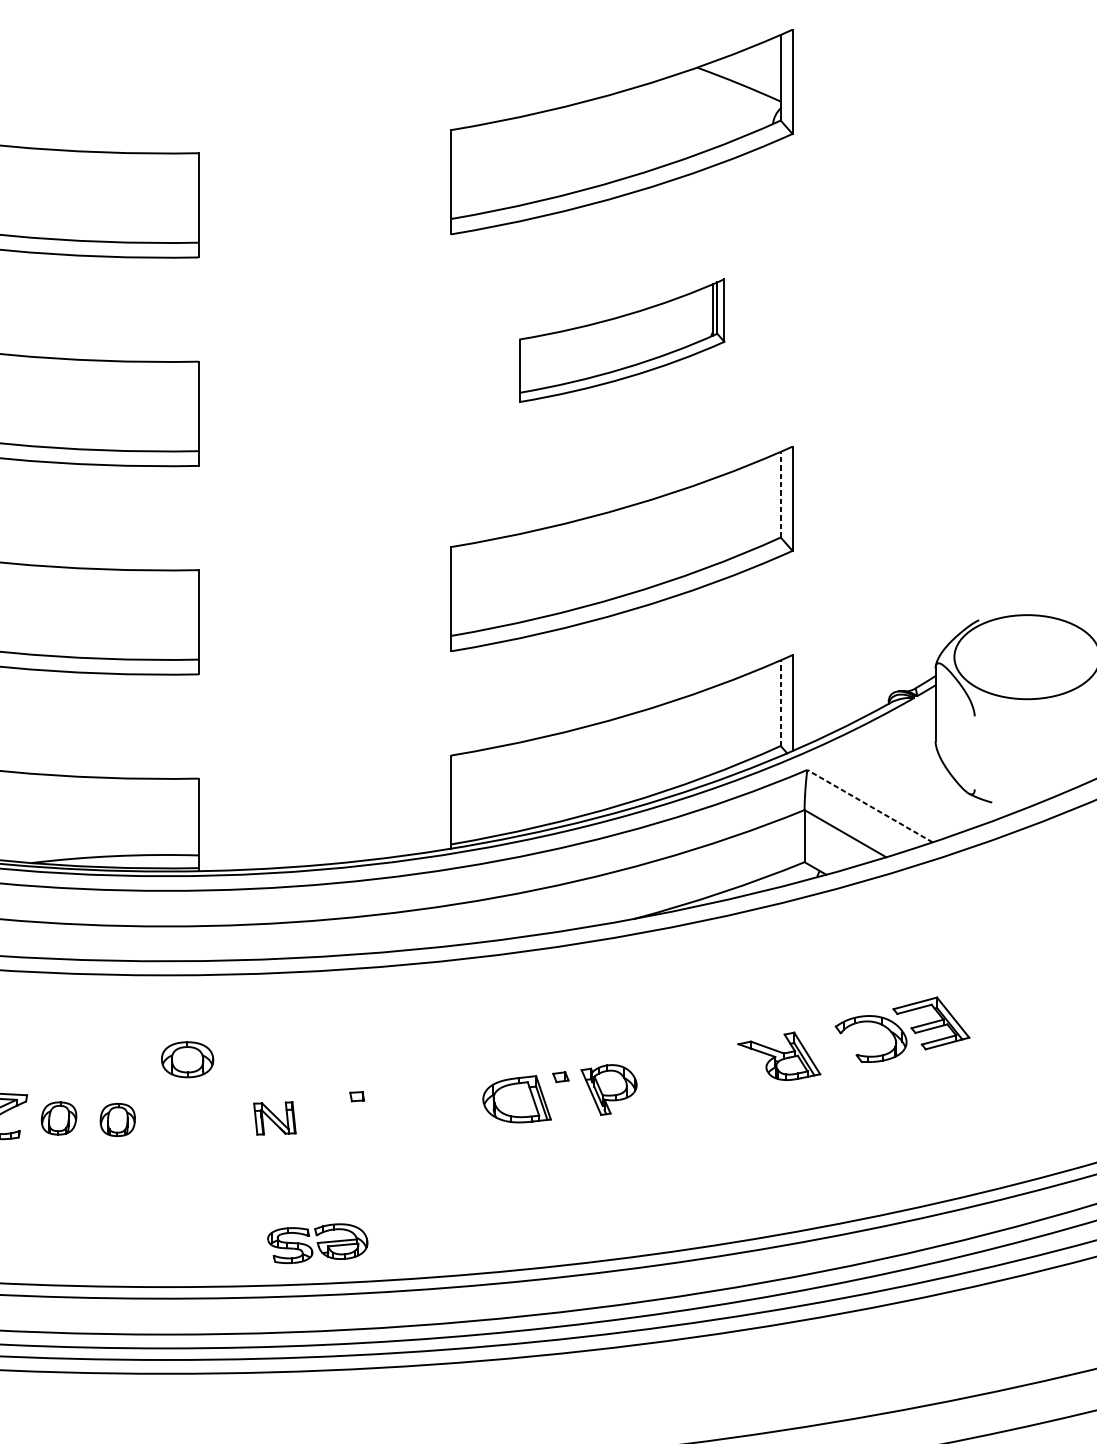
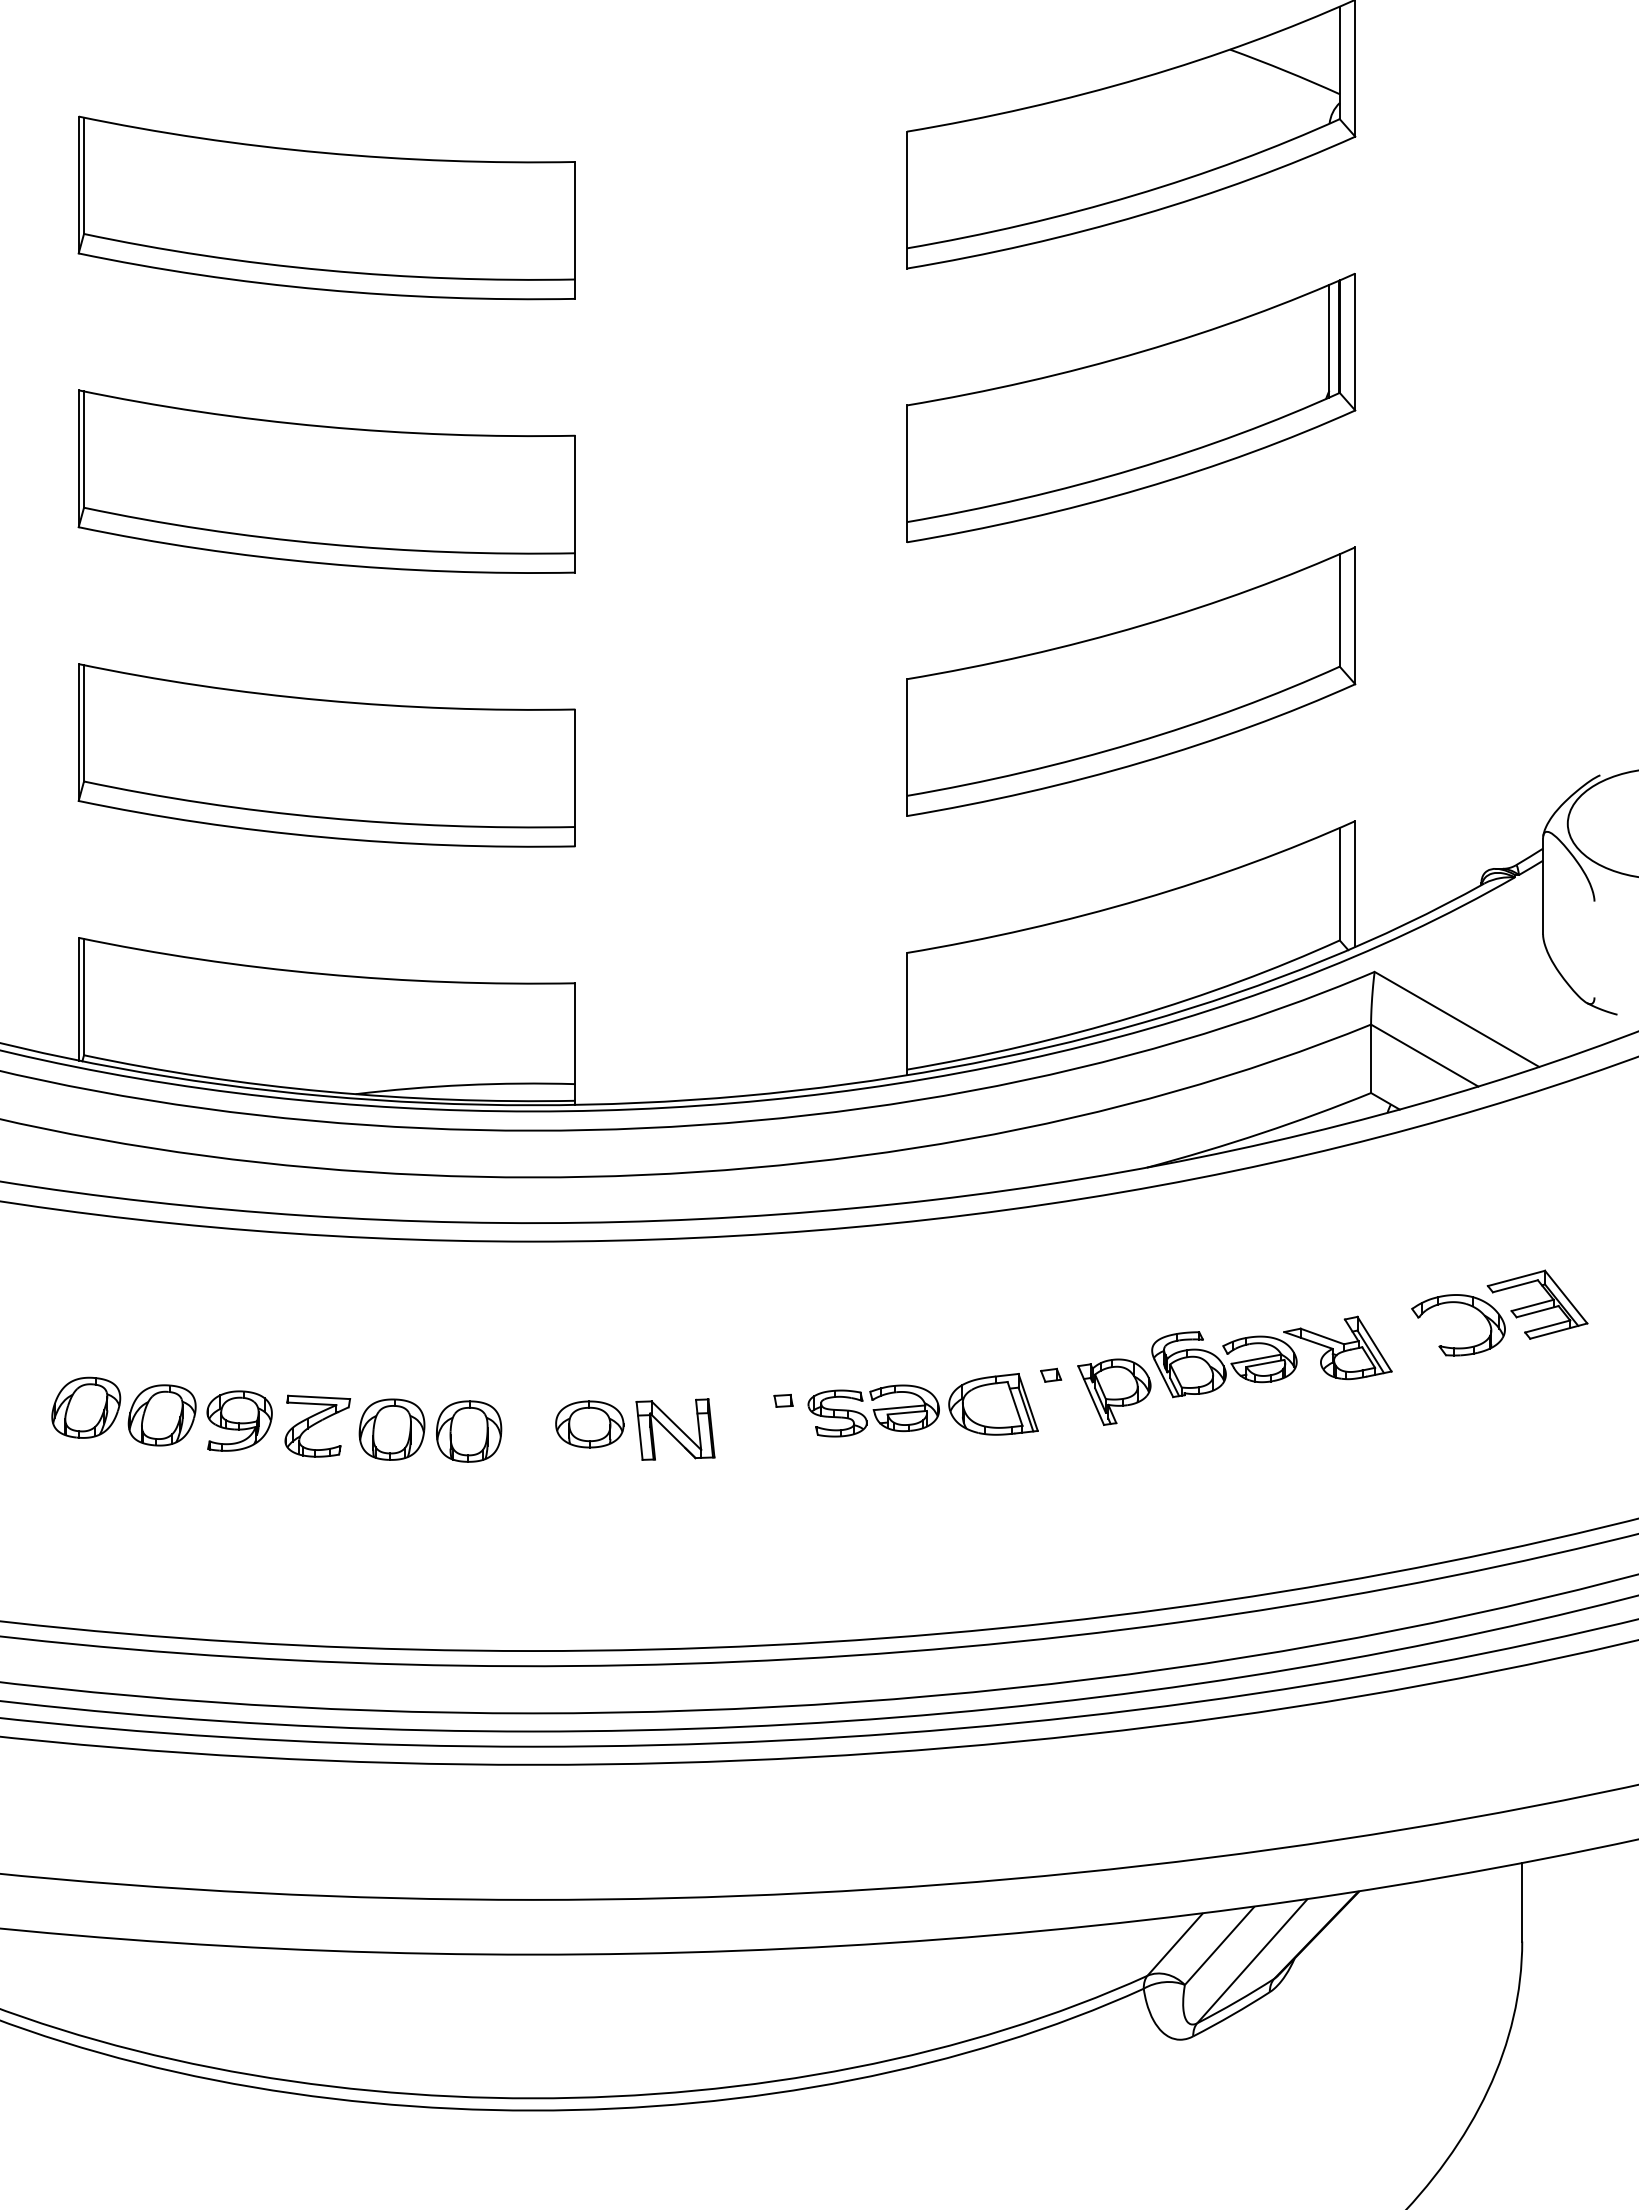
part: (622, 340) -> (1131, 408), size x1.67
line: (780, 493) -> (1339, 609), dashed -> solid
line: (780, 702) -> (1339, 883), dashed -> solid
line: (869, 806) -> (1456, 1019), dashed -> solid
part: (187, 1059) -> (589, 1424), moved
part: (692, 1068) -> (1224, 1364), added
part: (58, 1118) -> (391, 1429), size x1.43
part: (274, 1118) -> (675, 1429), size x1.43
part: (118, 1119) -> (469, 1431), size x1.43
part: (317, 1243) -> (873, 1410), moved

